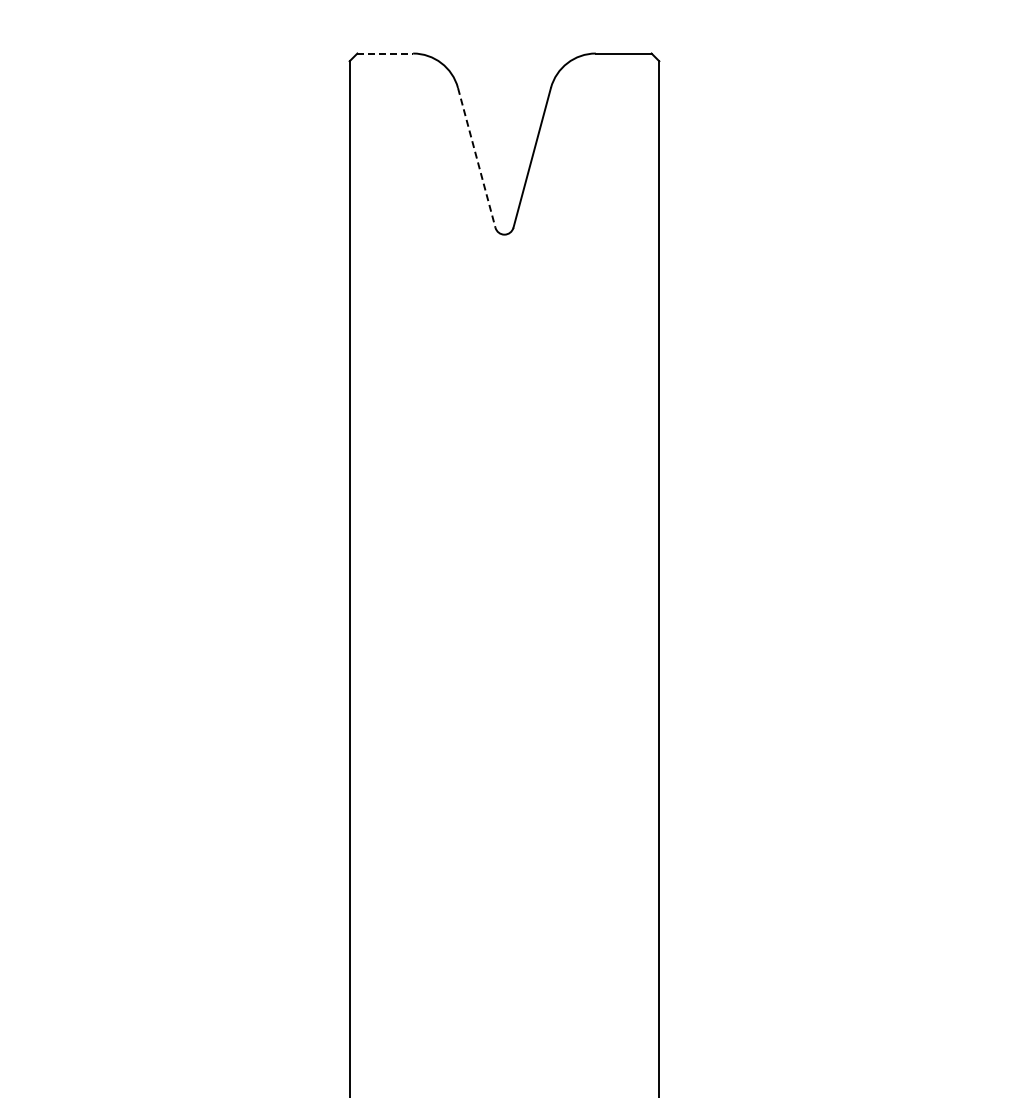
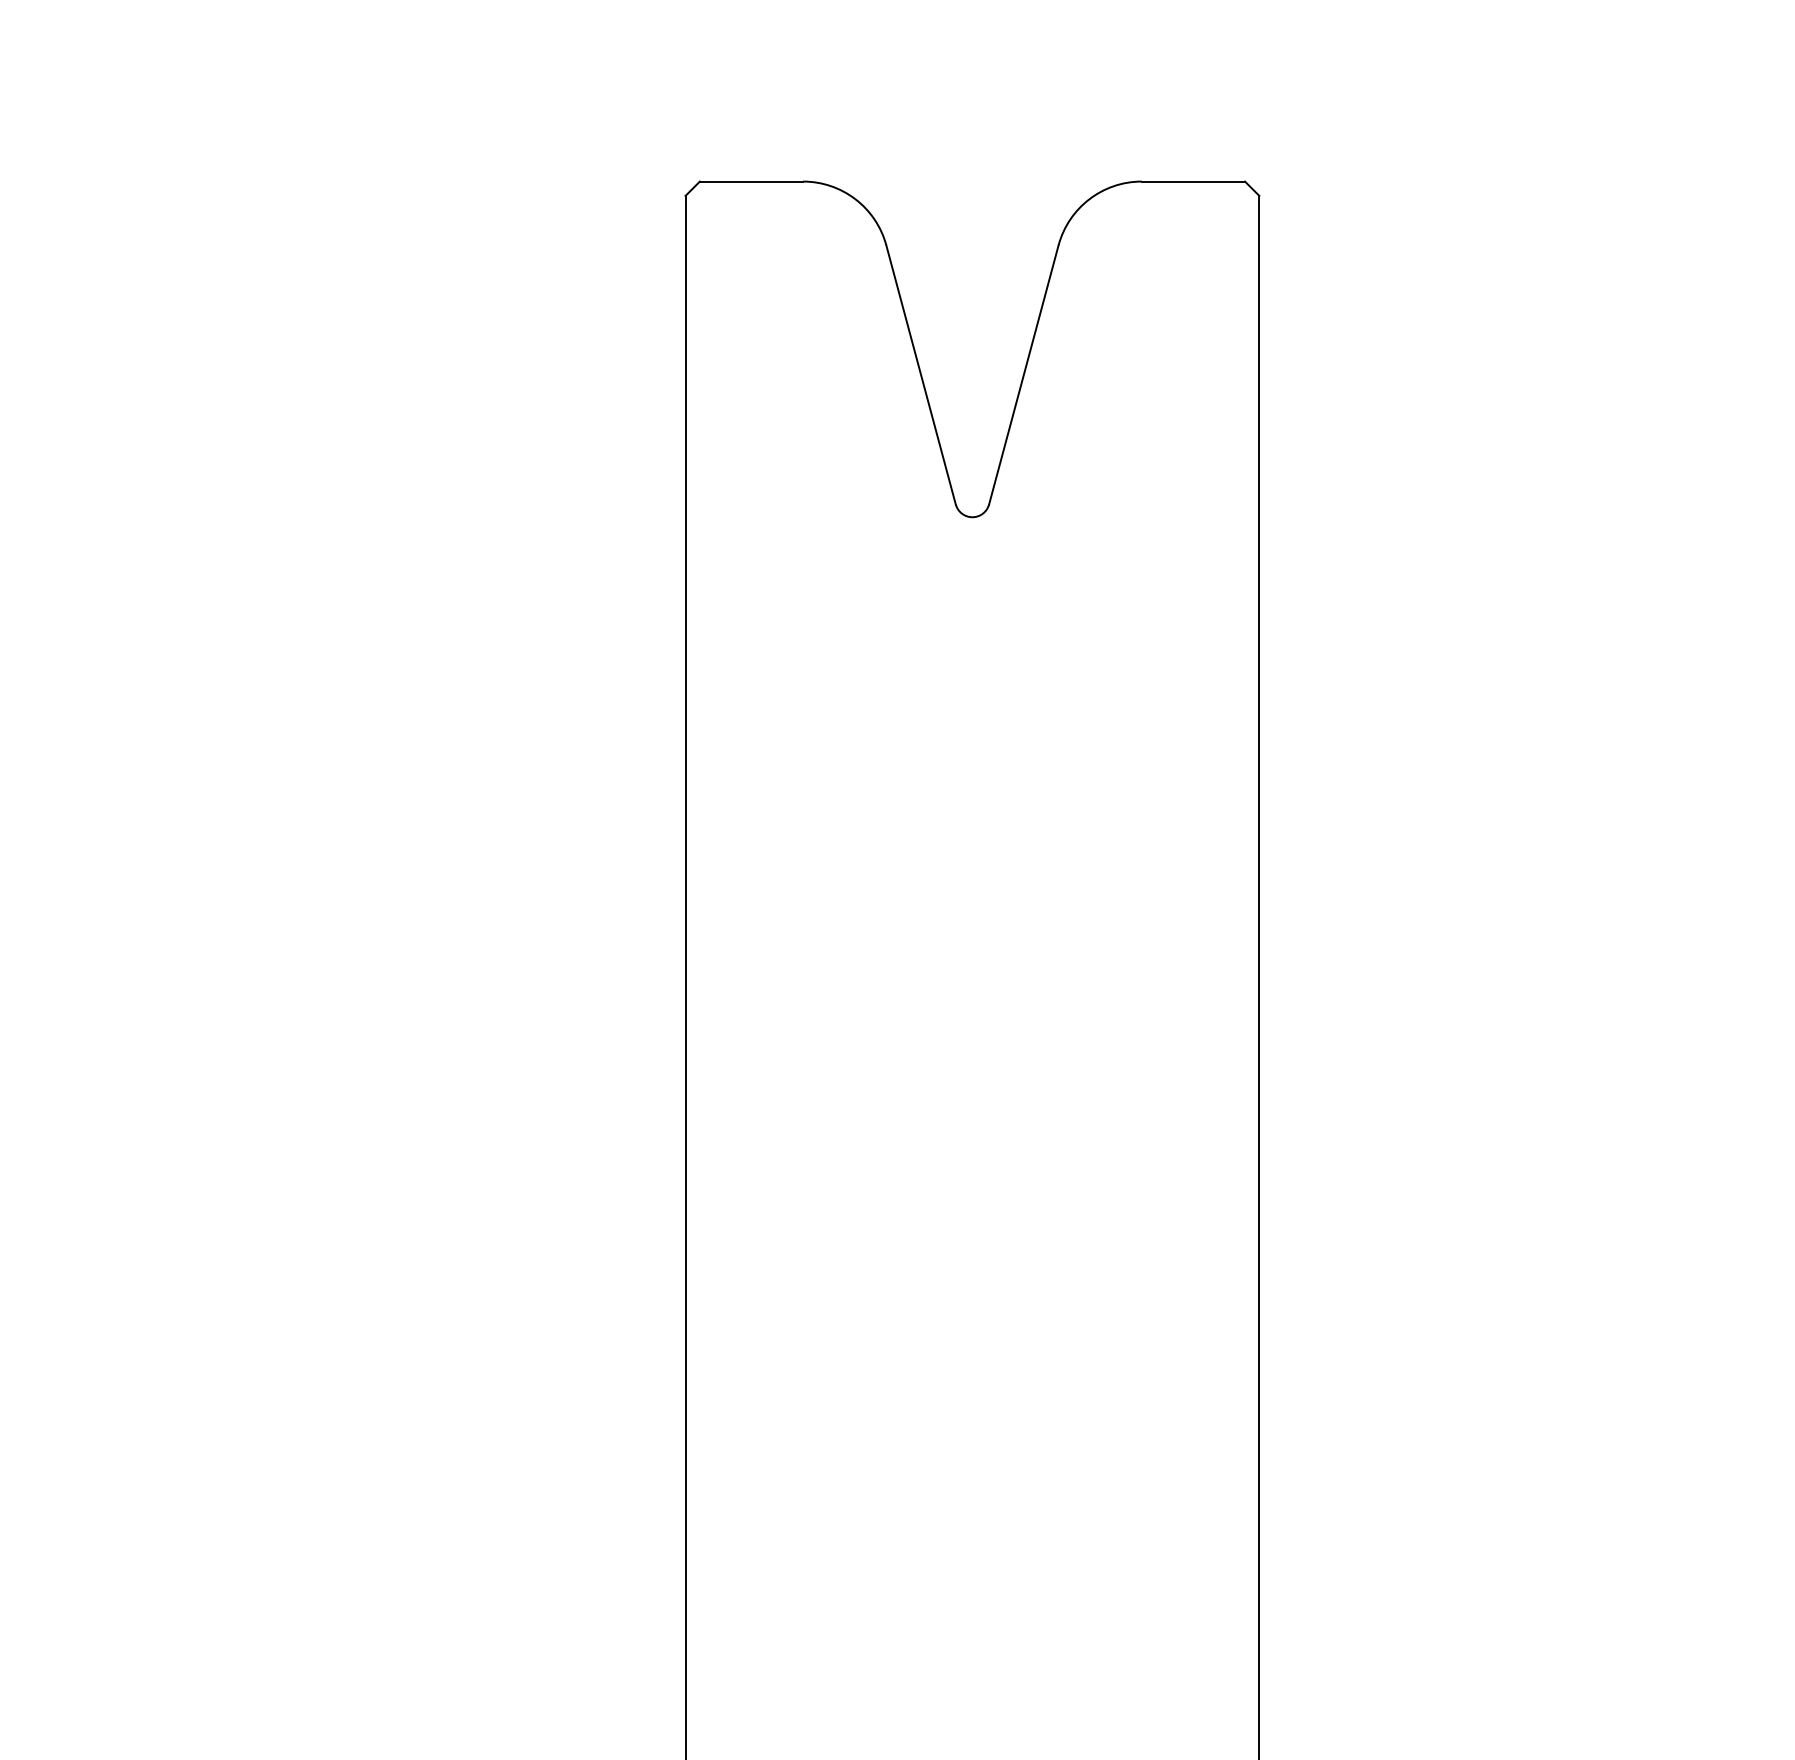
line: (385, 53) -> (751, 181), dashed -> solid
line: (476, 158) -> (920, 376), dashed -> solid

